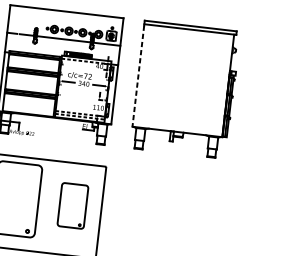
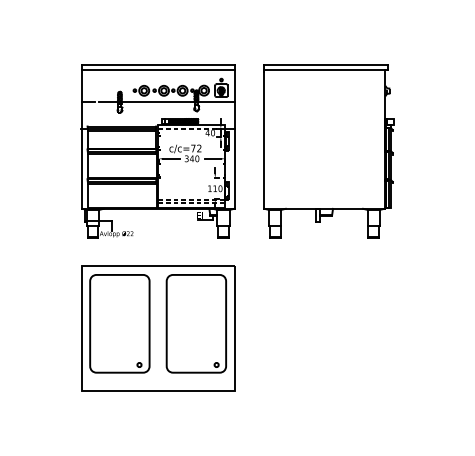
line: (66, 14) -> (157, 69), added
line: (138, 76) -> (263, 140), dashed -> solid
part: (72, 205) -> (195, 323), size x1.67

